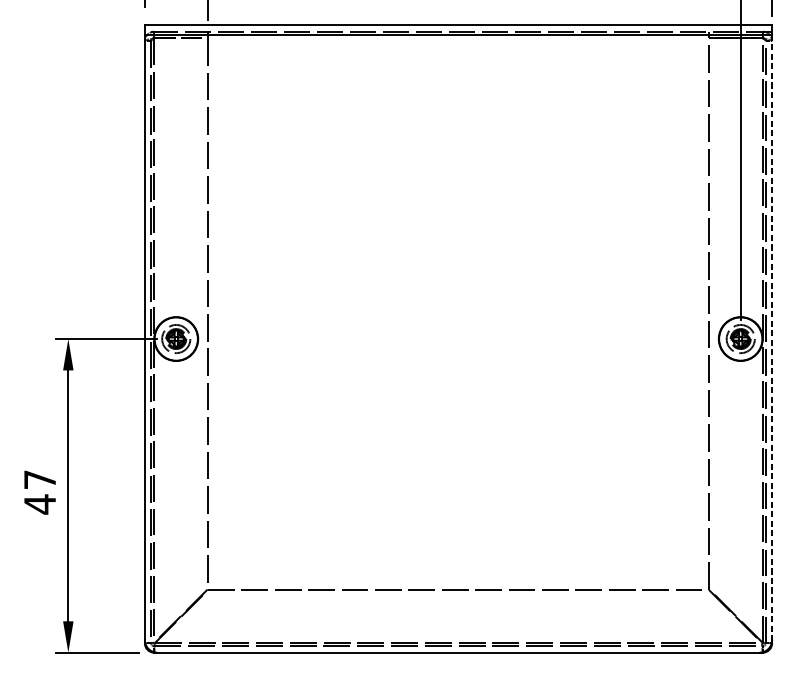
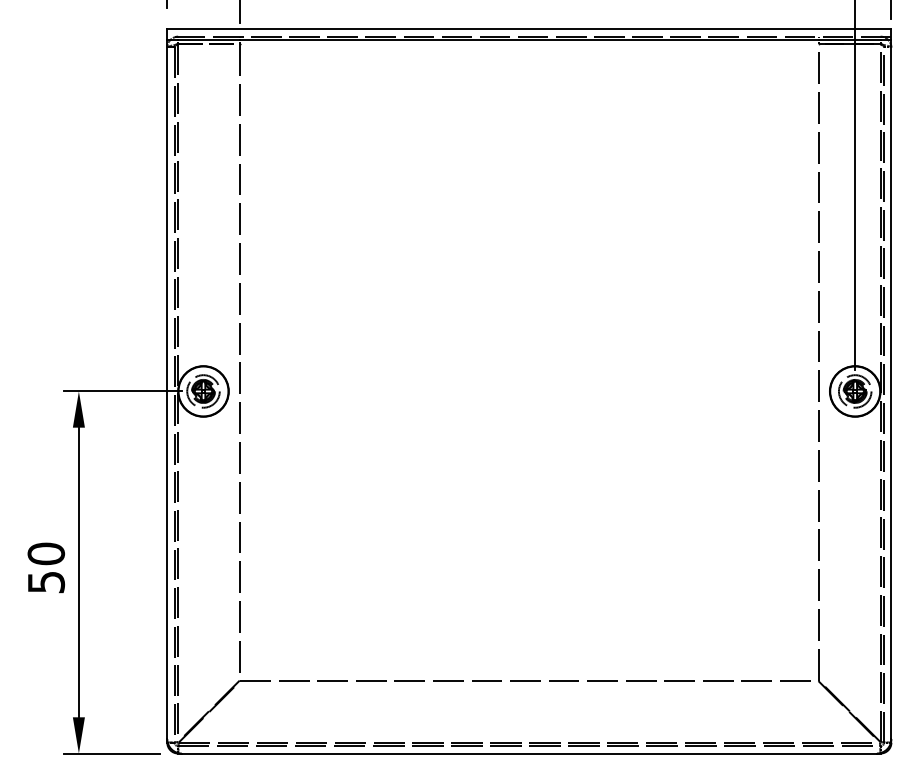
line: (772, 338) -> (891, 390), dashed -> solid
text: (40, 492) -> (46, 568), 47 -> 50

